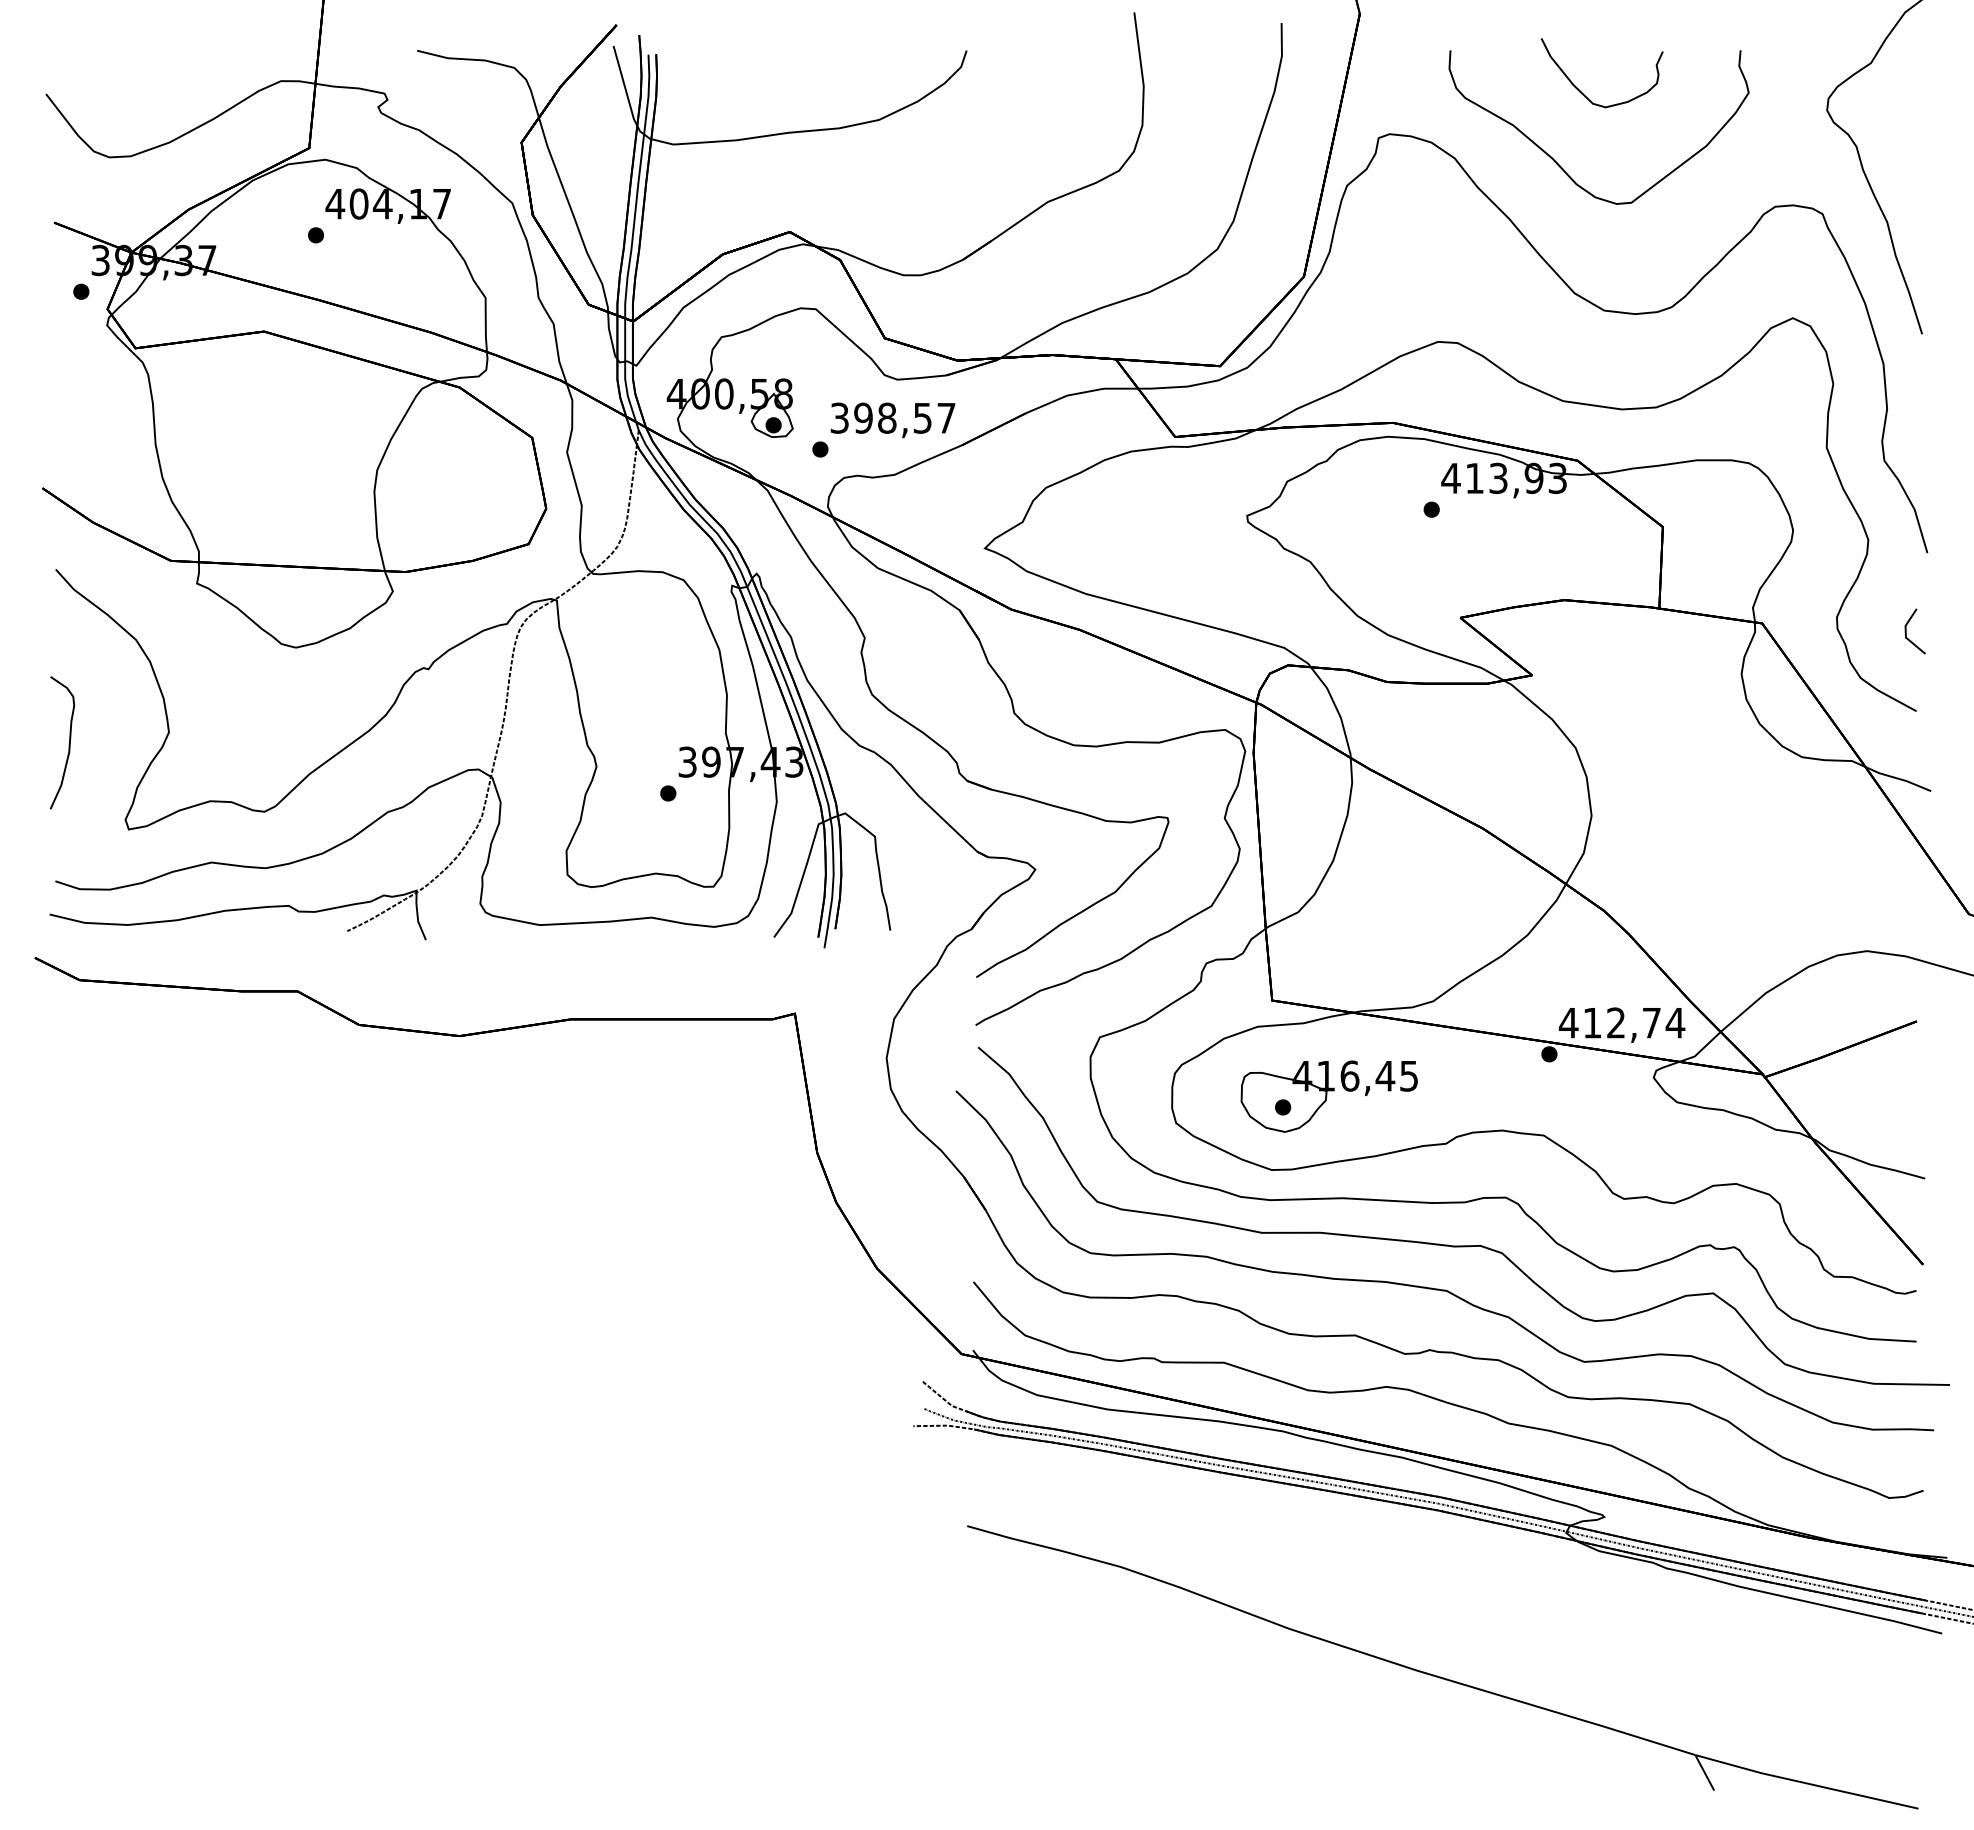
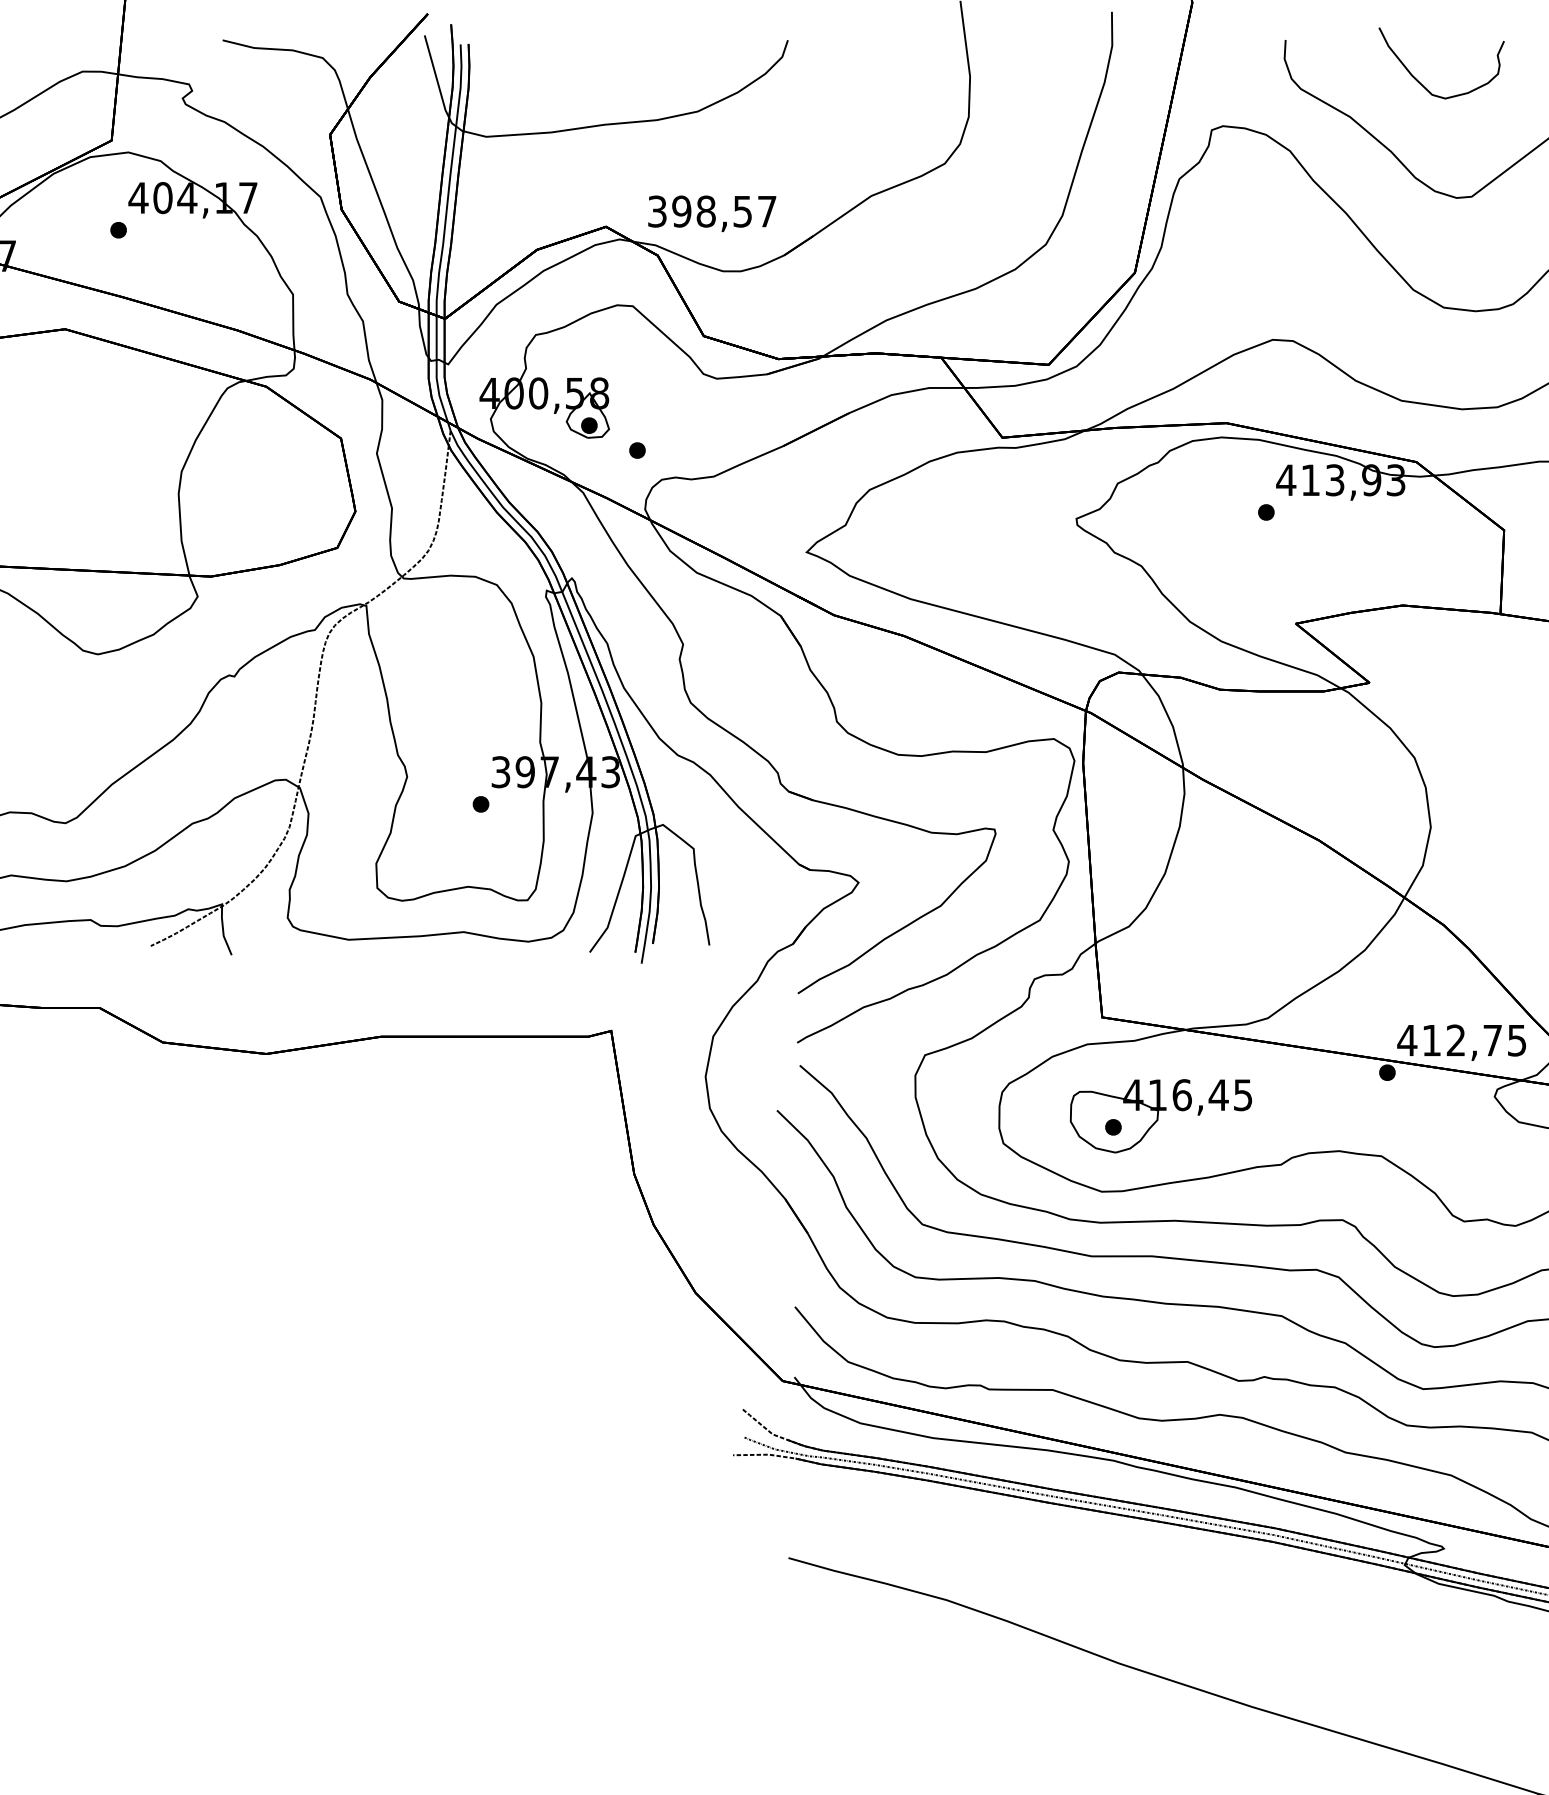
text: (892, 420) -> (711, 213), moved
text: (1675, 1023) -> (1517, 1041), 412,74 -> 412,75

